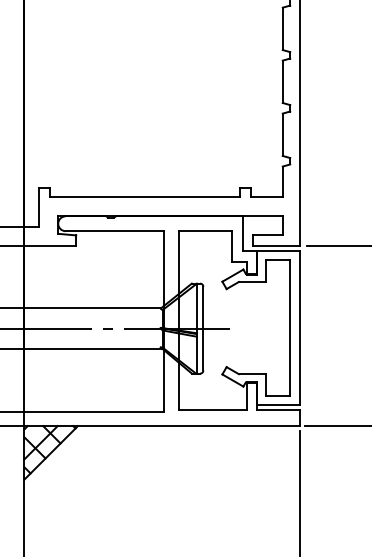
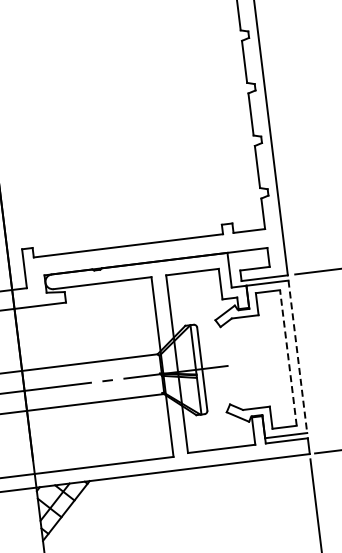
line: (290, 327) -> (288, 357), solid -> dashed
line: (299, 328) -> (297, 357), solid -> dashed

